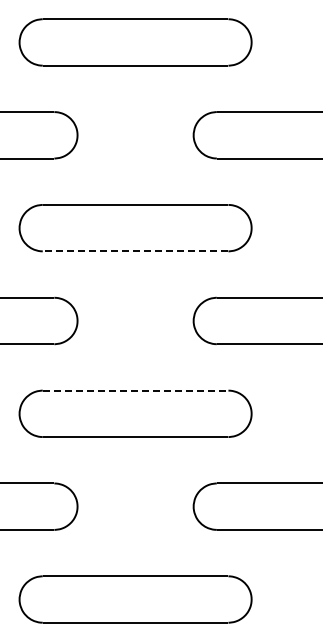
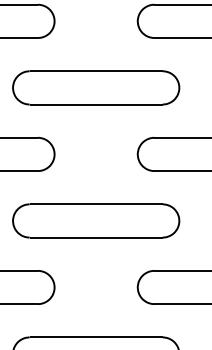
line: (135, 251) -> (96, 104), dashed -> solid
line: (135, 390) -> (96, 204), dashed -> solid

